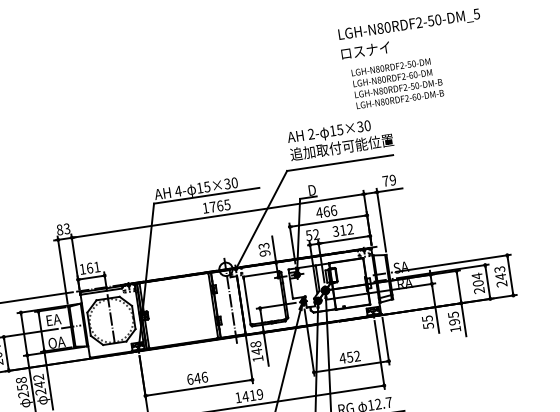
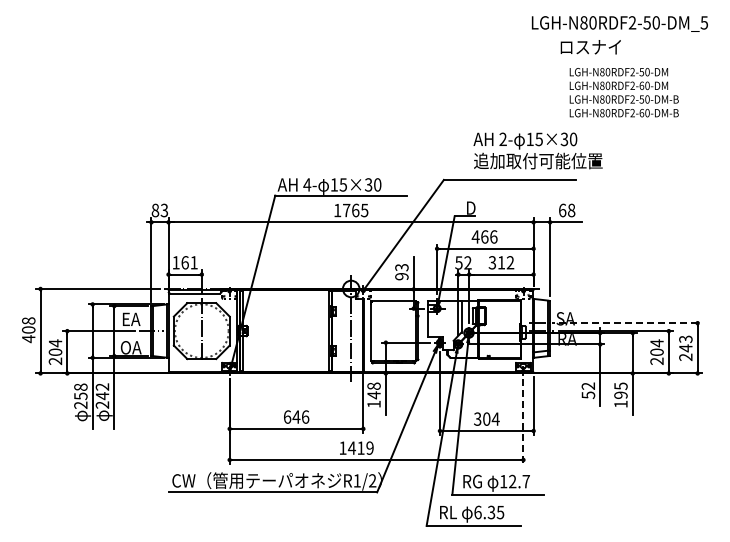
text: (365, 50) -> (590, 47), moved
text: (397, 82) -> (623, 92), moved
text: (340, 138) -> (537, 150), moved
text: (389, 180) -> (567, 210), 79 -> 68
line: (453, 263) -> (630, 323), solid -> dashed
text: (427, 318) -> (588, 385), 55 -> 52
line: (379, 355) -> (523, 422), solid -> dashed
text: (349, 356) -> (486, 418), 452 -> 304

